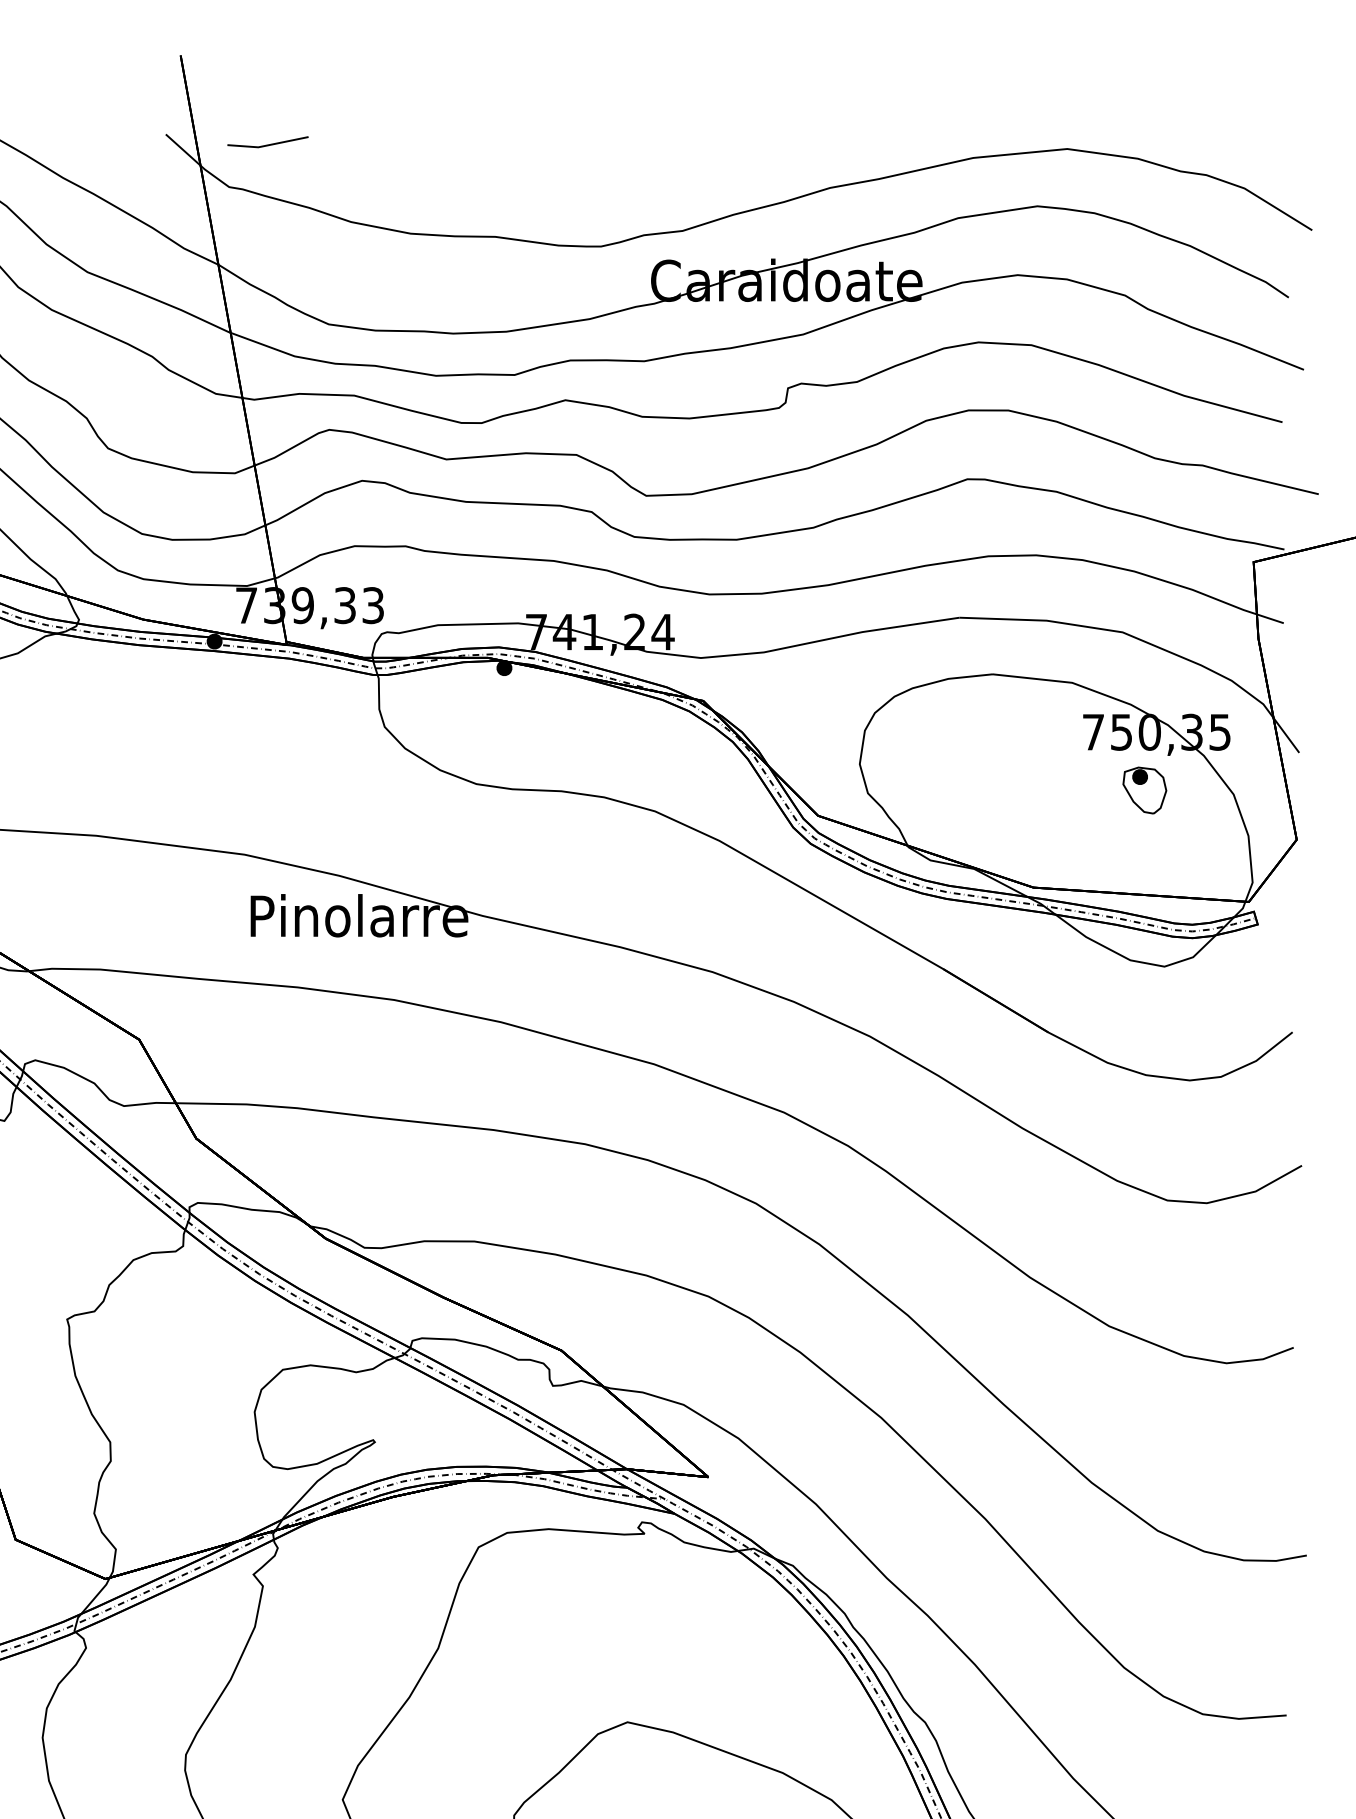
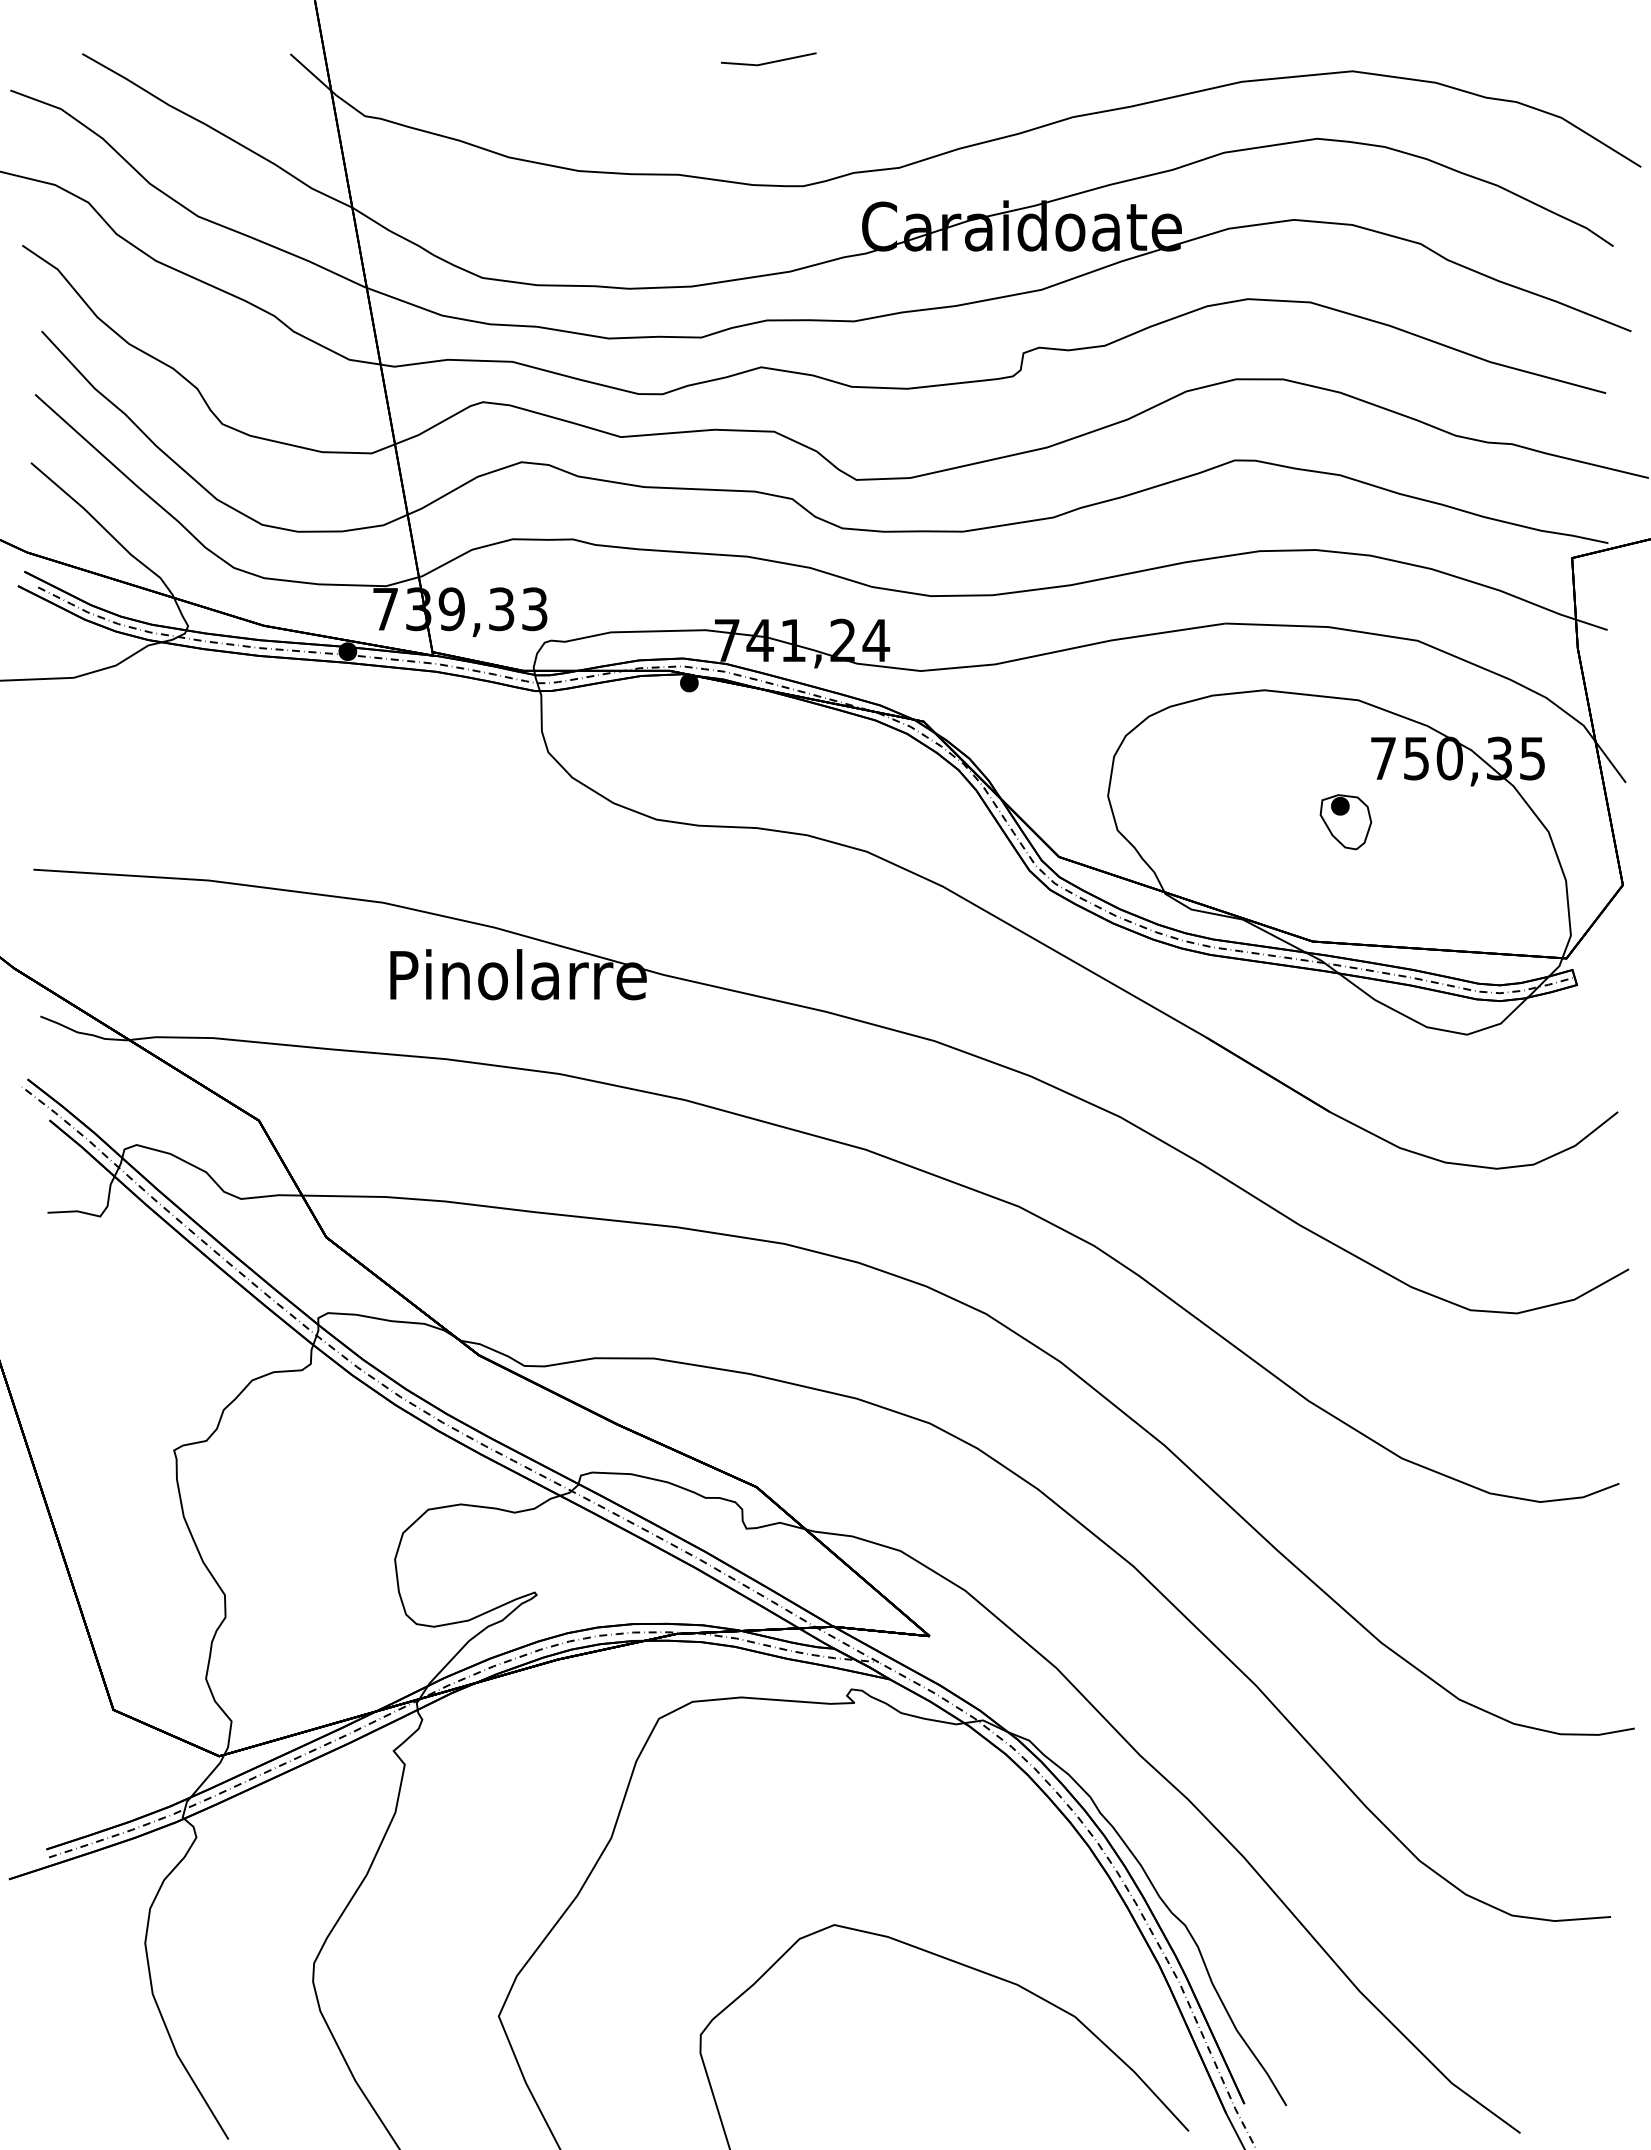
line: (268, 144) -> (769, 61), moved
part: (1144, 790) -> (1345, 822), moved

